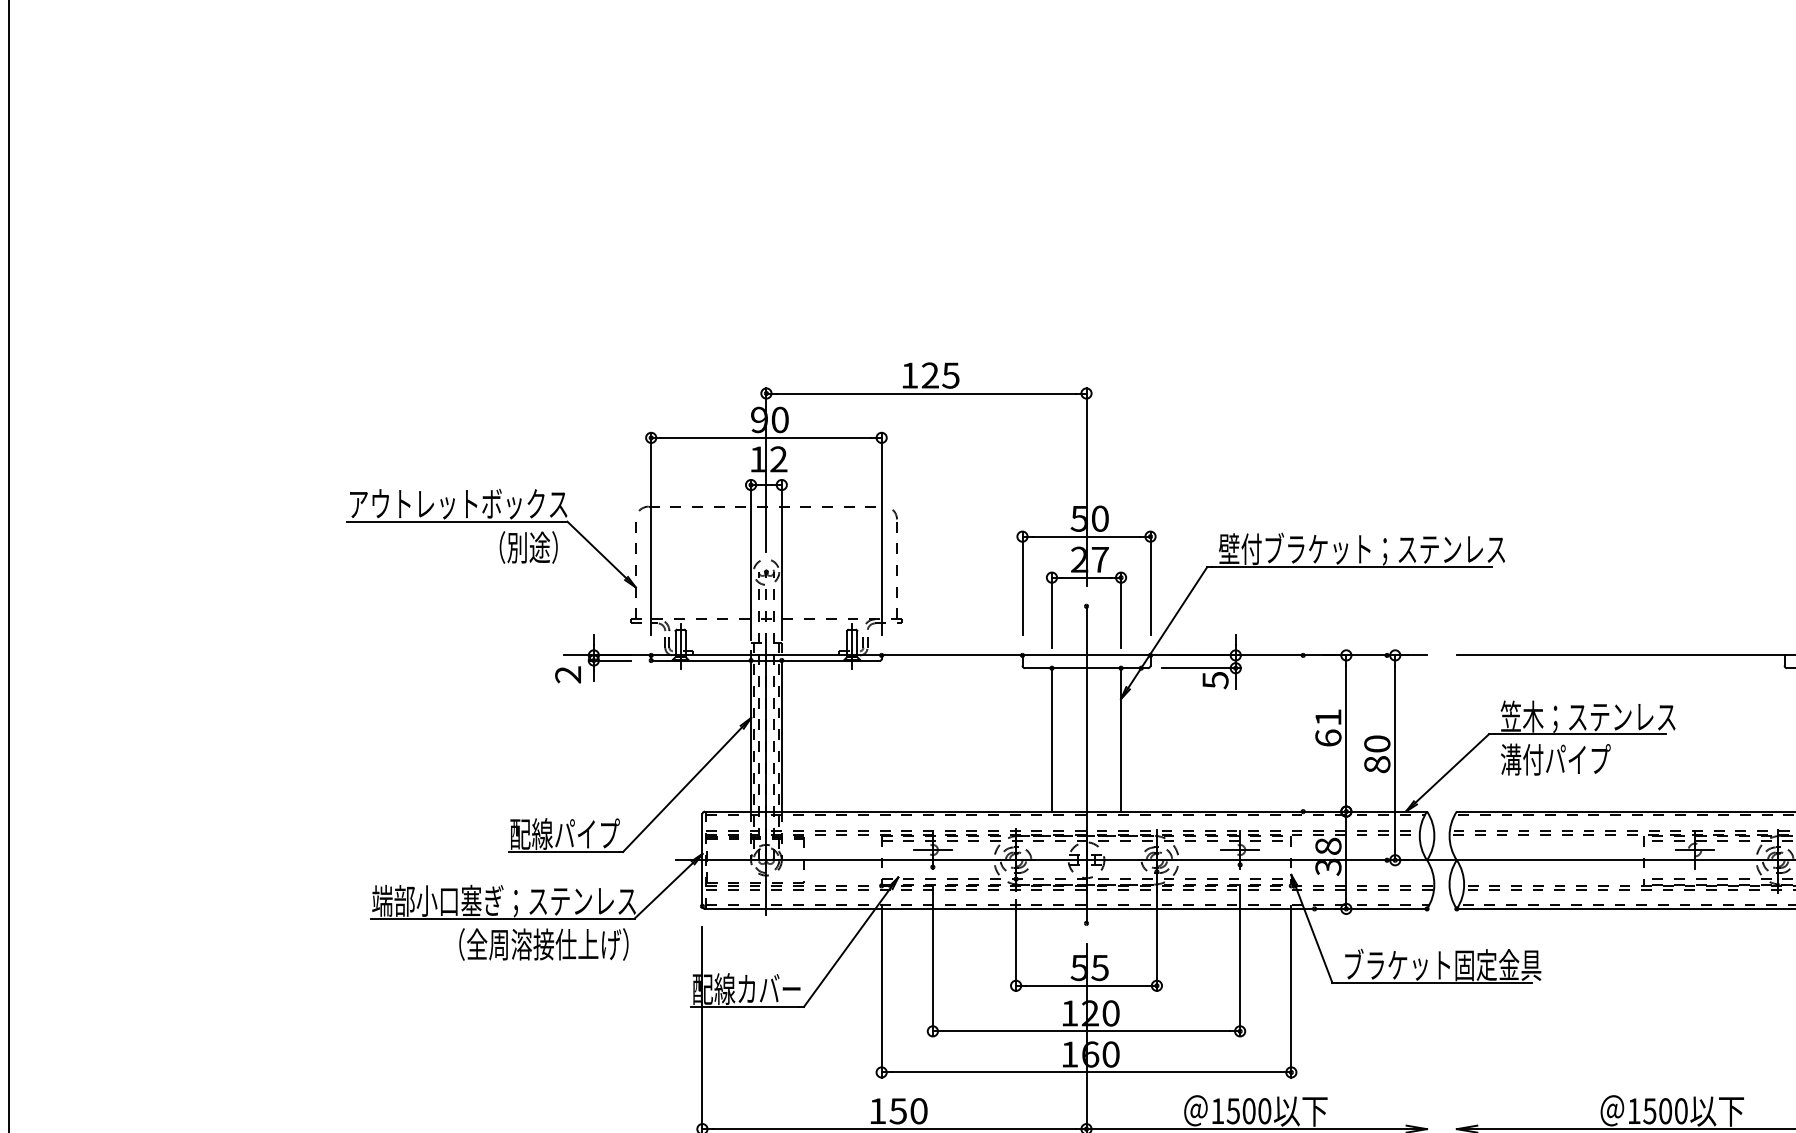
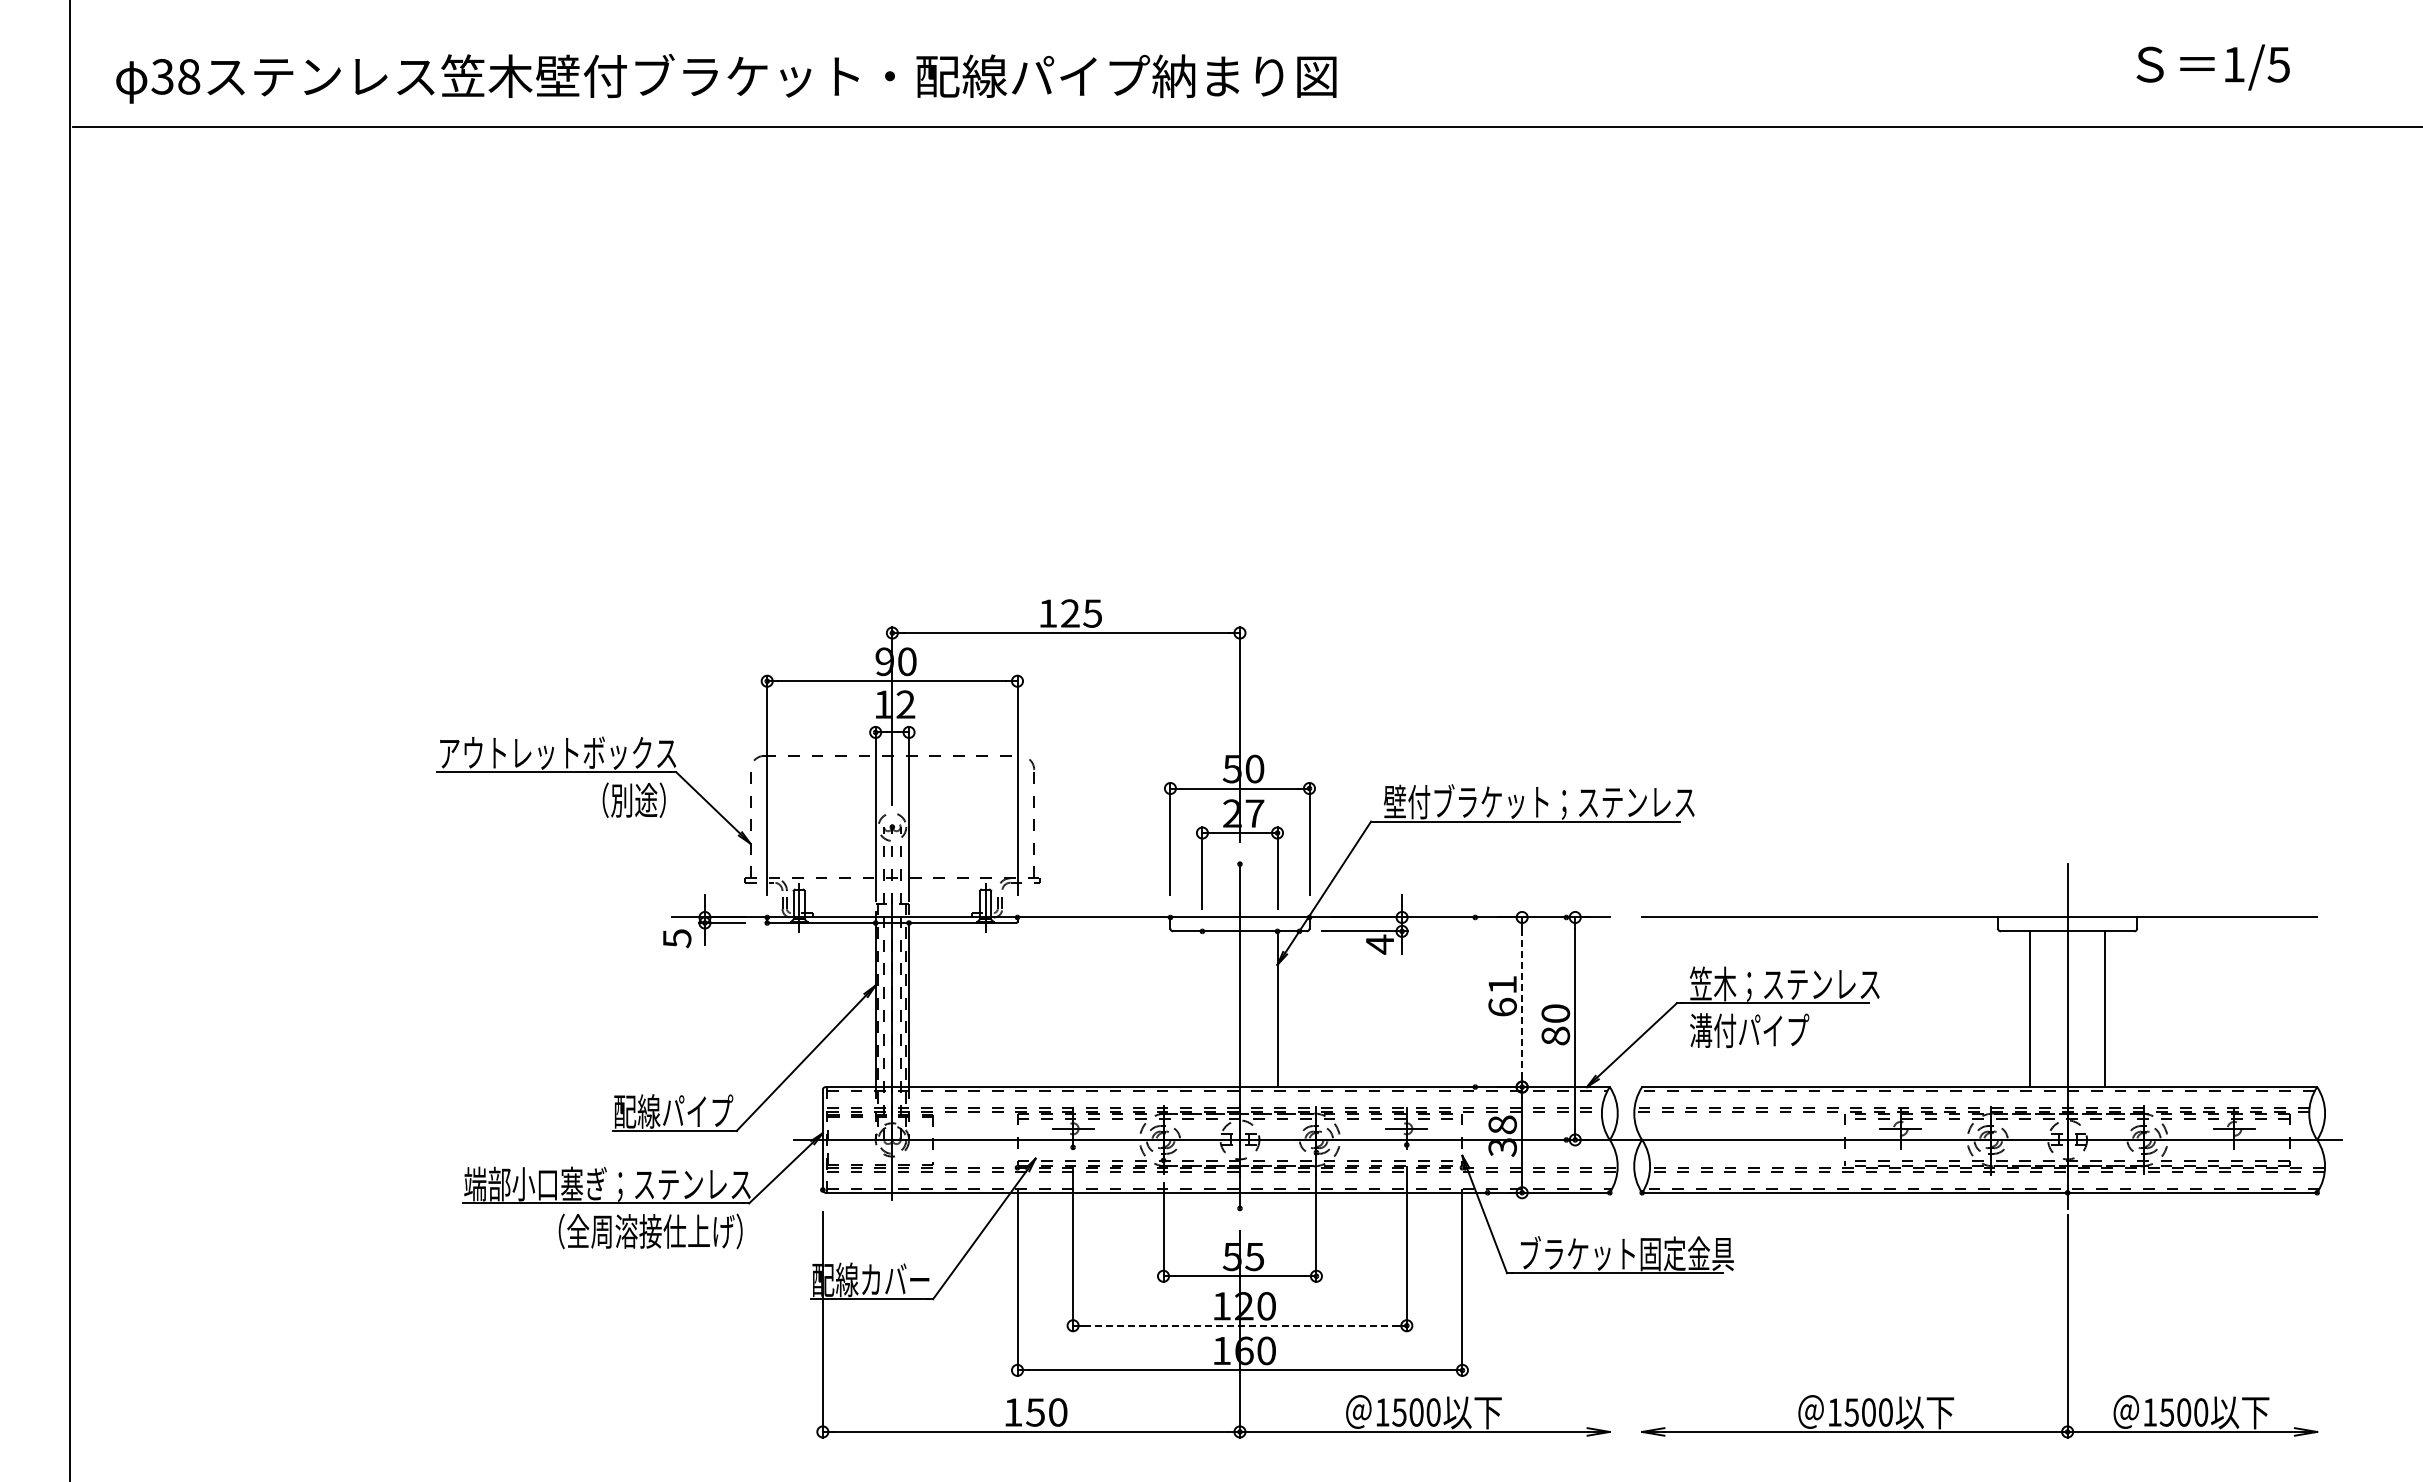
text: (567, 674) -> (676, 938), 2 -> 5
text: (1215, 680) -> (1380, 944), 5 -> 4
line: (1346, 733) -> (1522, 1002), solid -> dashed
line: (1052, 740) -> (1202, 1009), removed
line: (1086, 1031) -> (1239, 1325), solid -> dashed

